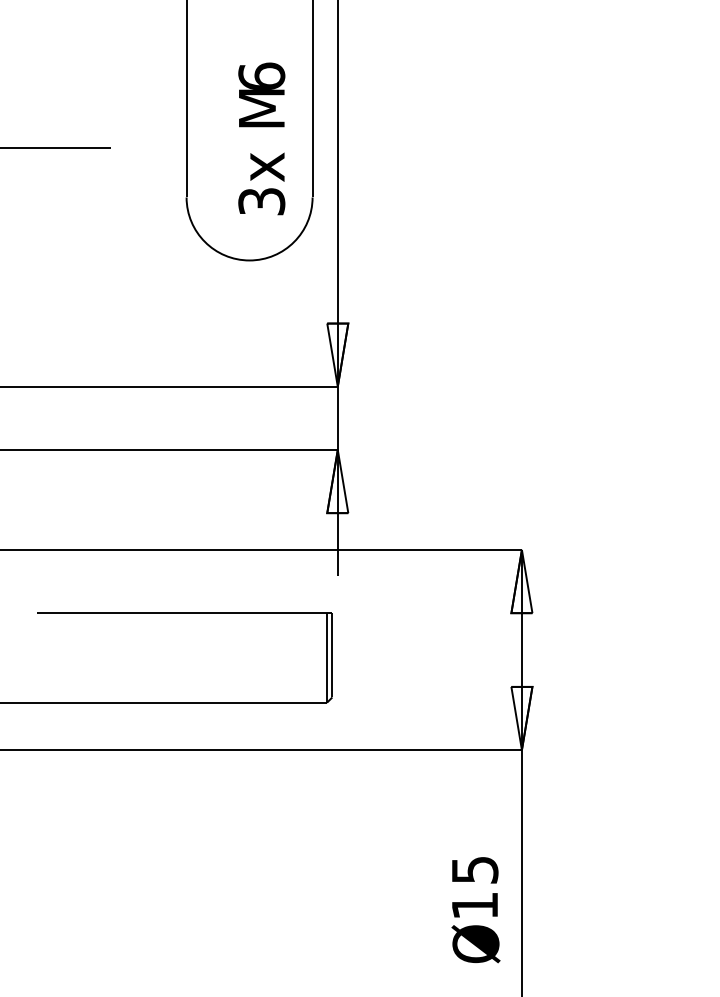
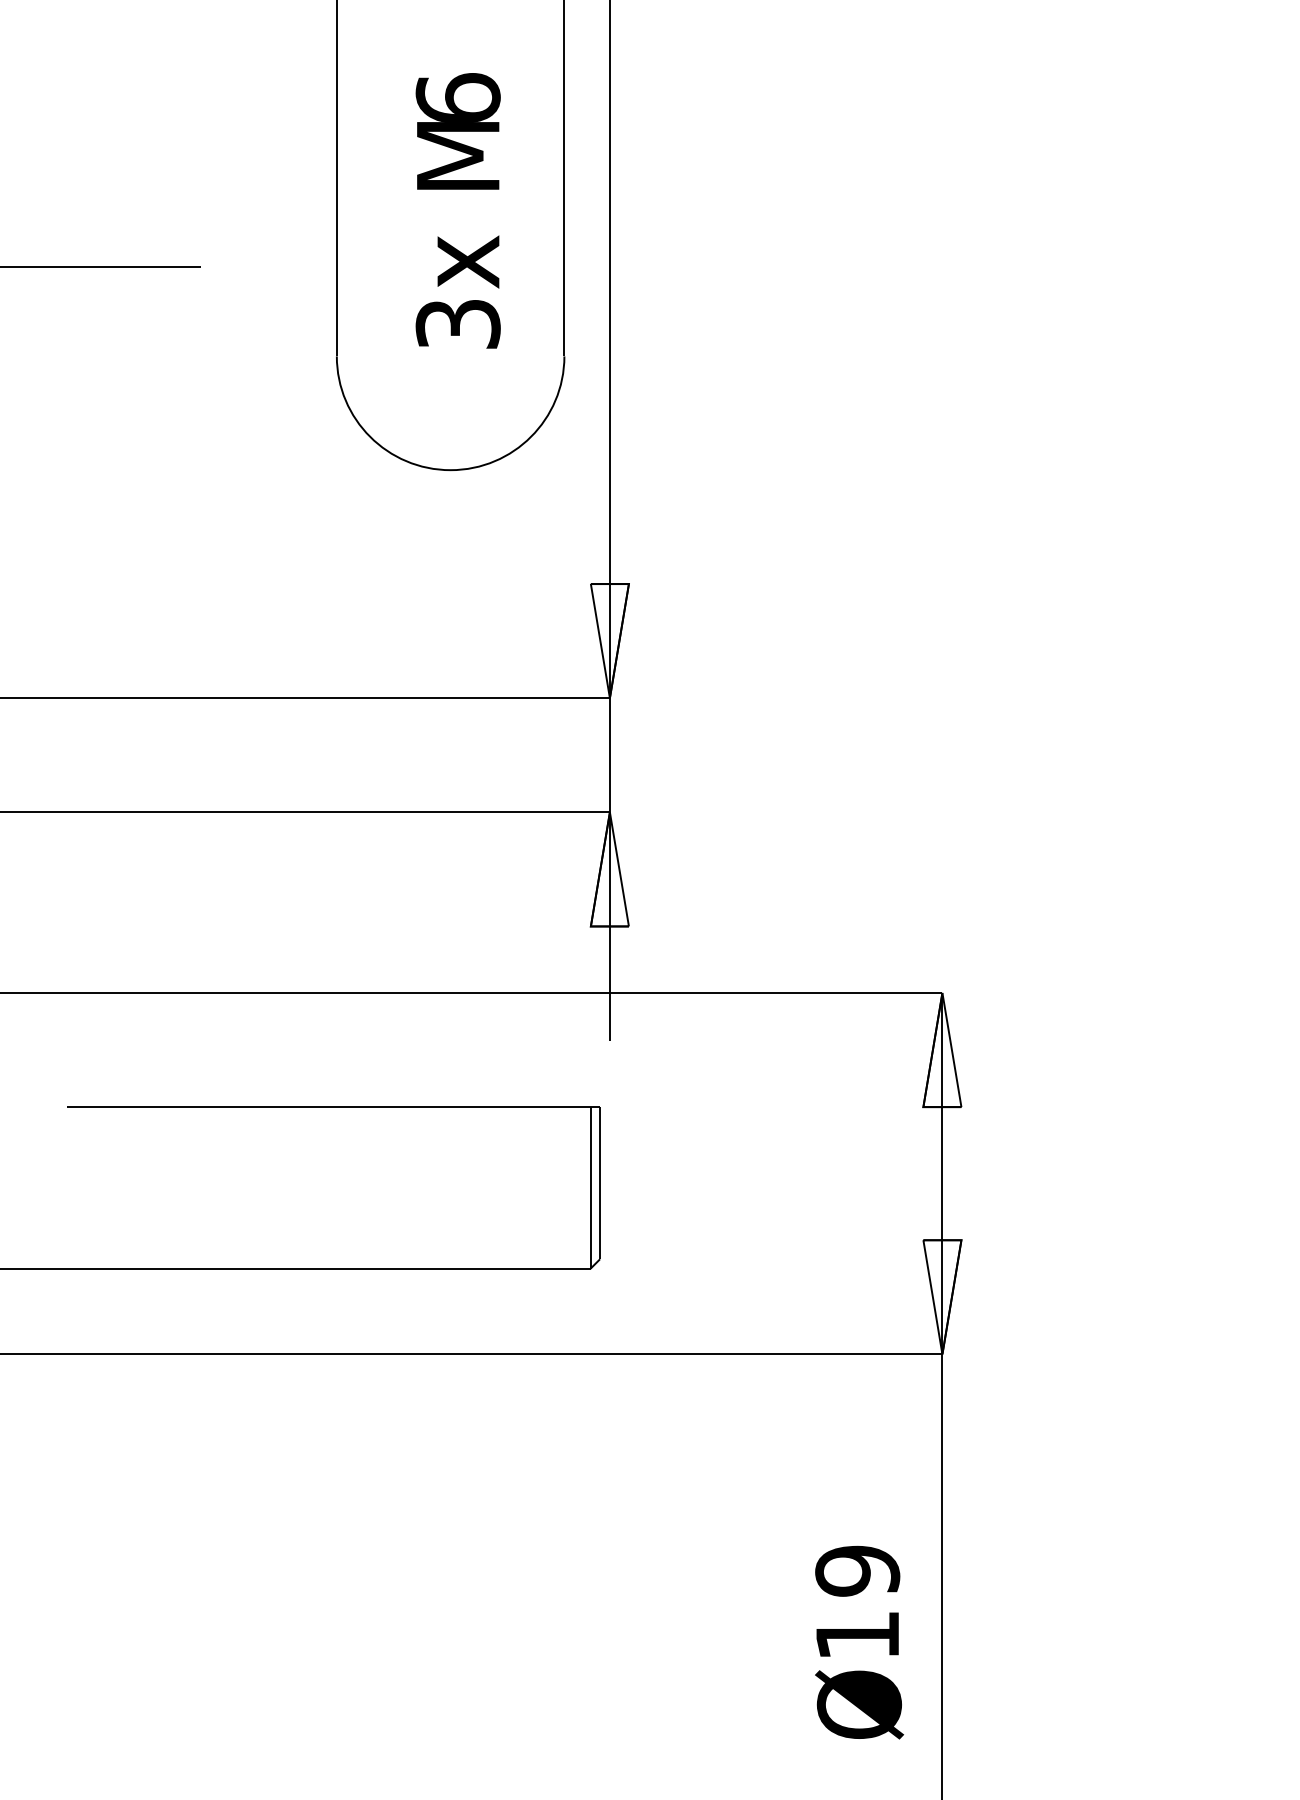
text: (261, 138) -> (457, 210), moved
text: (474, 870) -> (856, 1571), 15 -> 19

